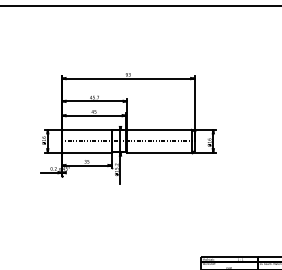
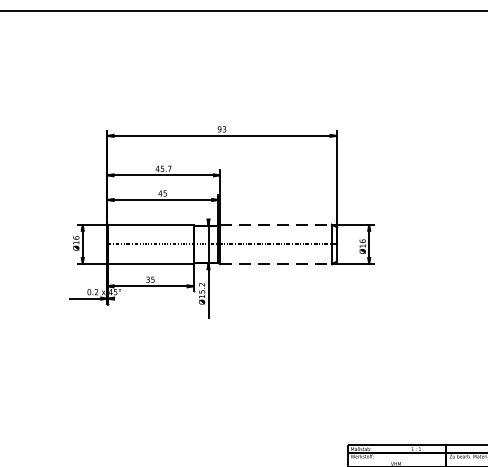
line: (159, 129) -> (276, 223), solid -> dashed
line: (159, 152) -> (276, 263), solid -> dashed

